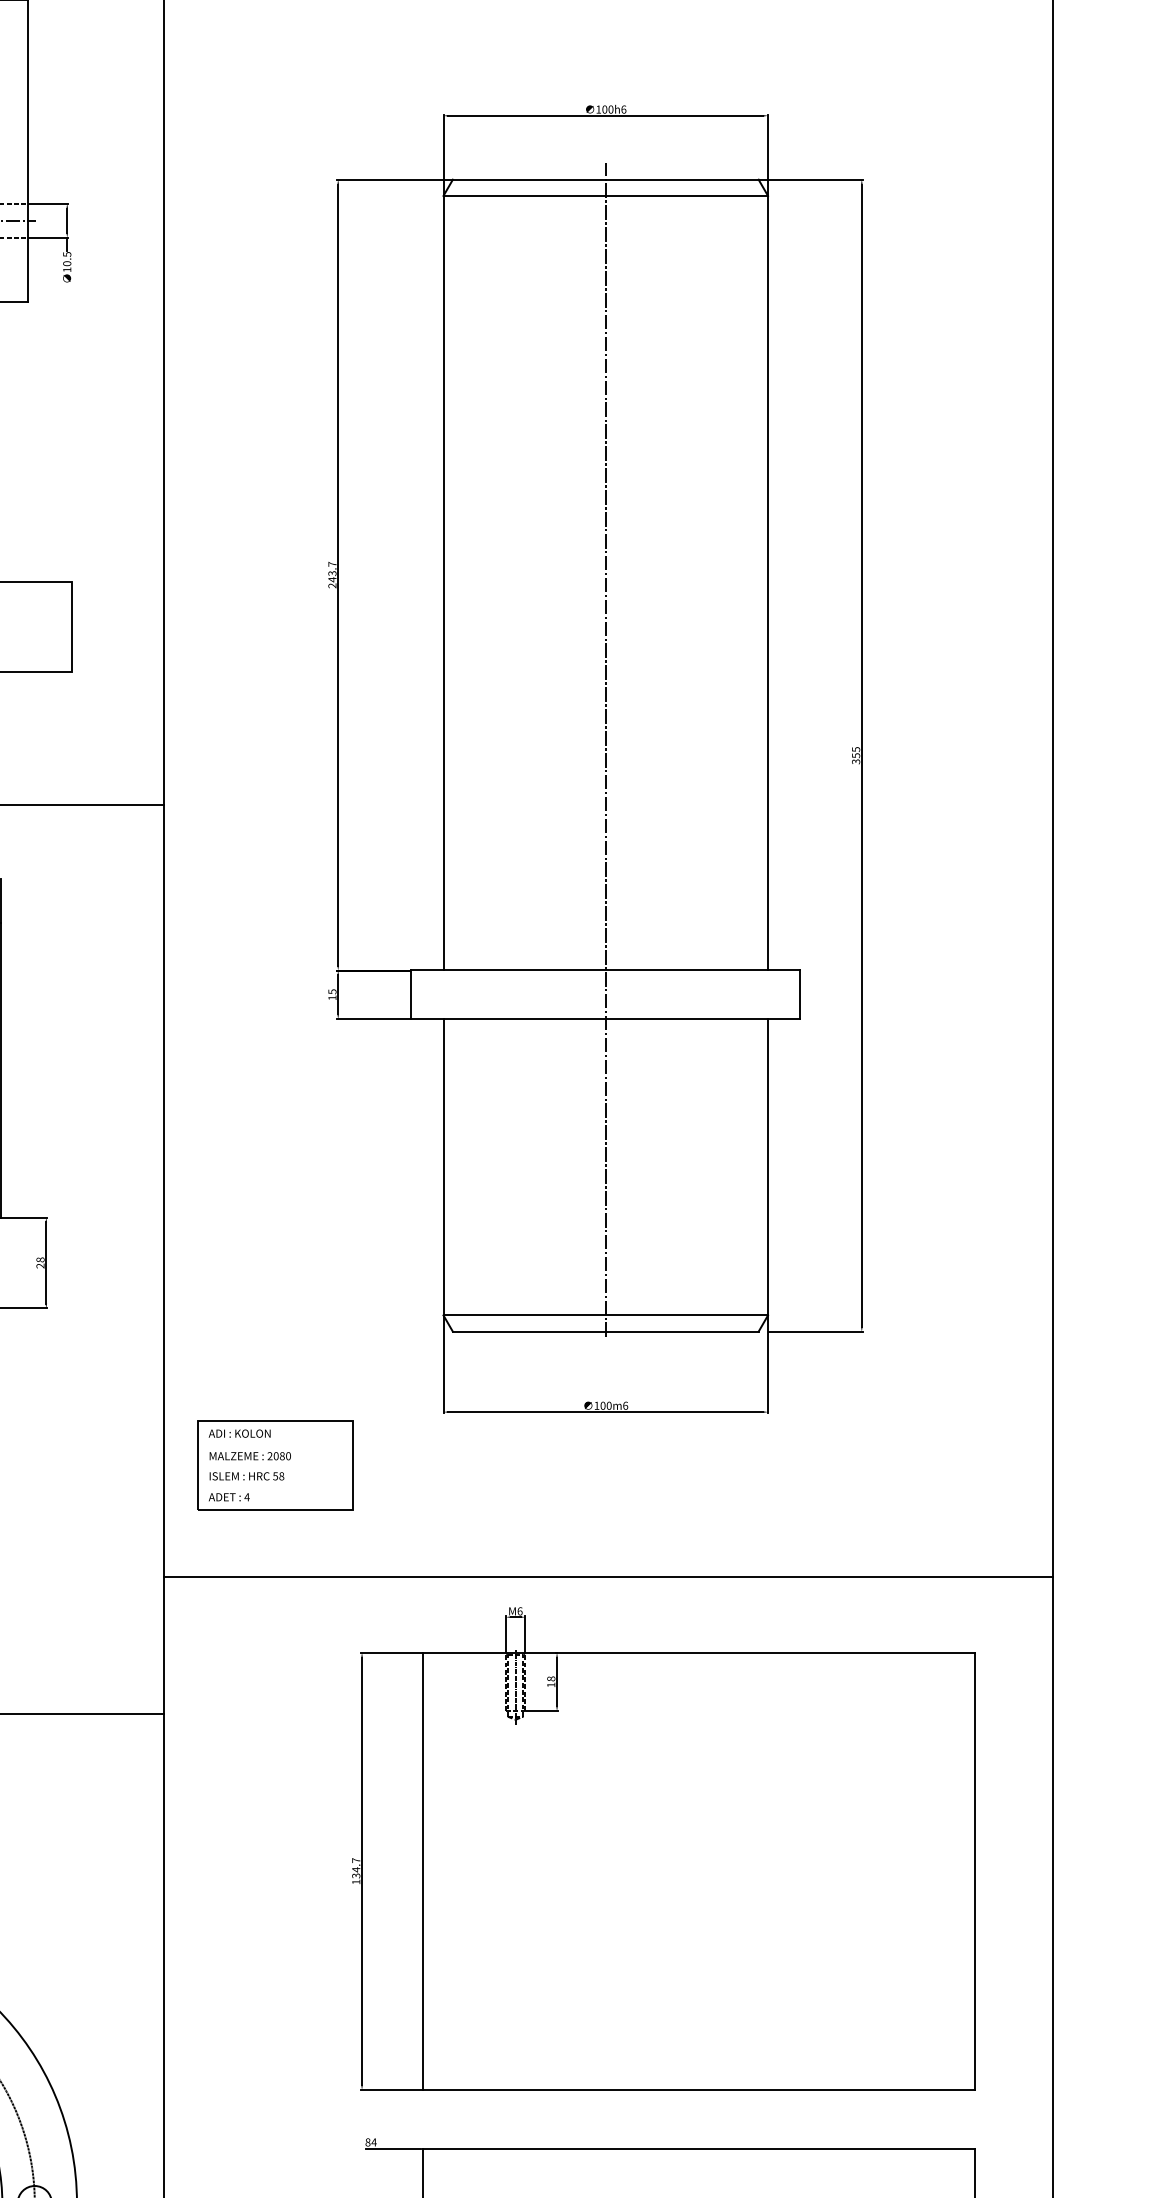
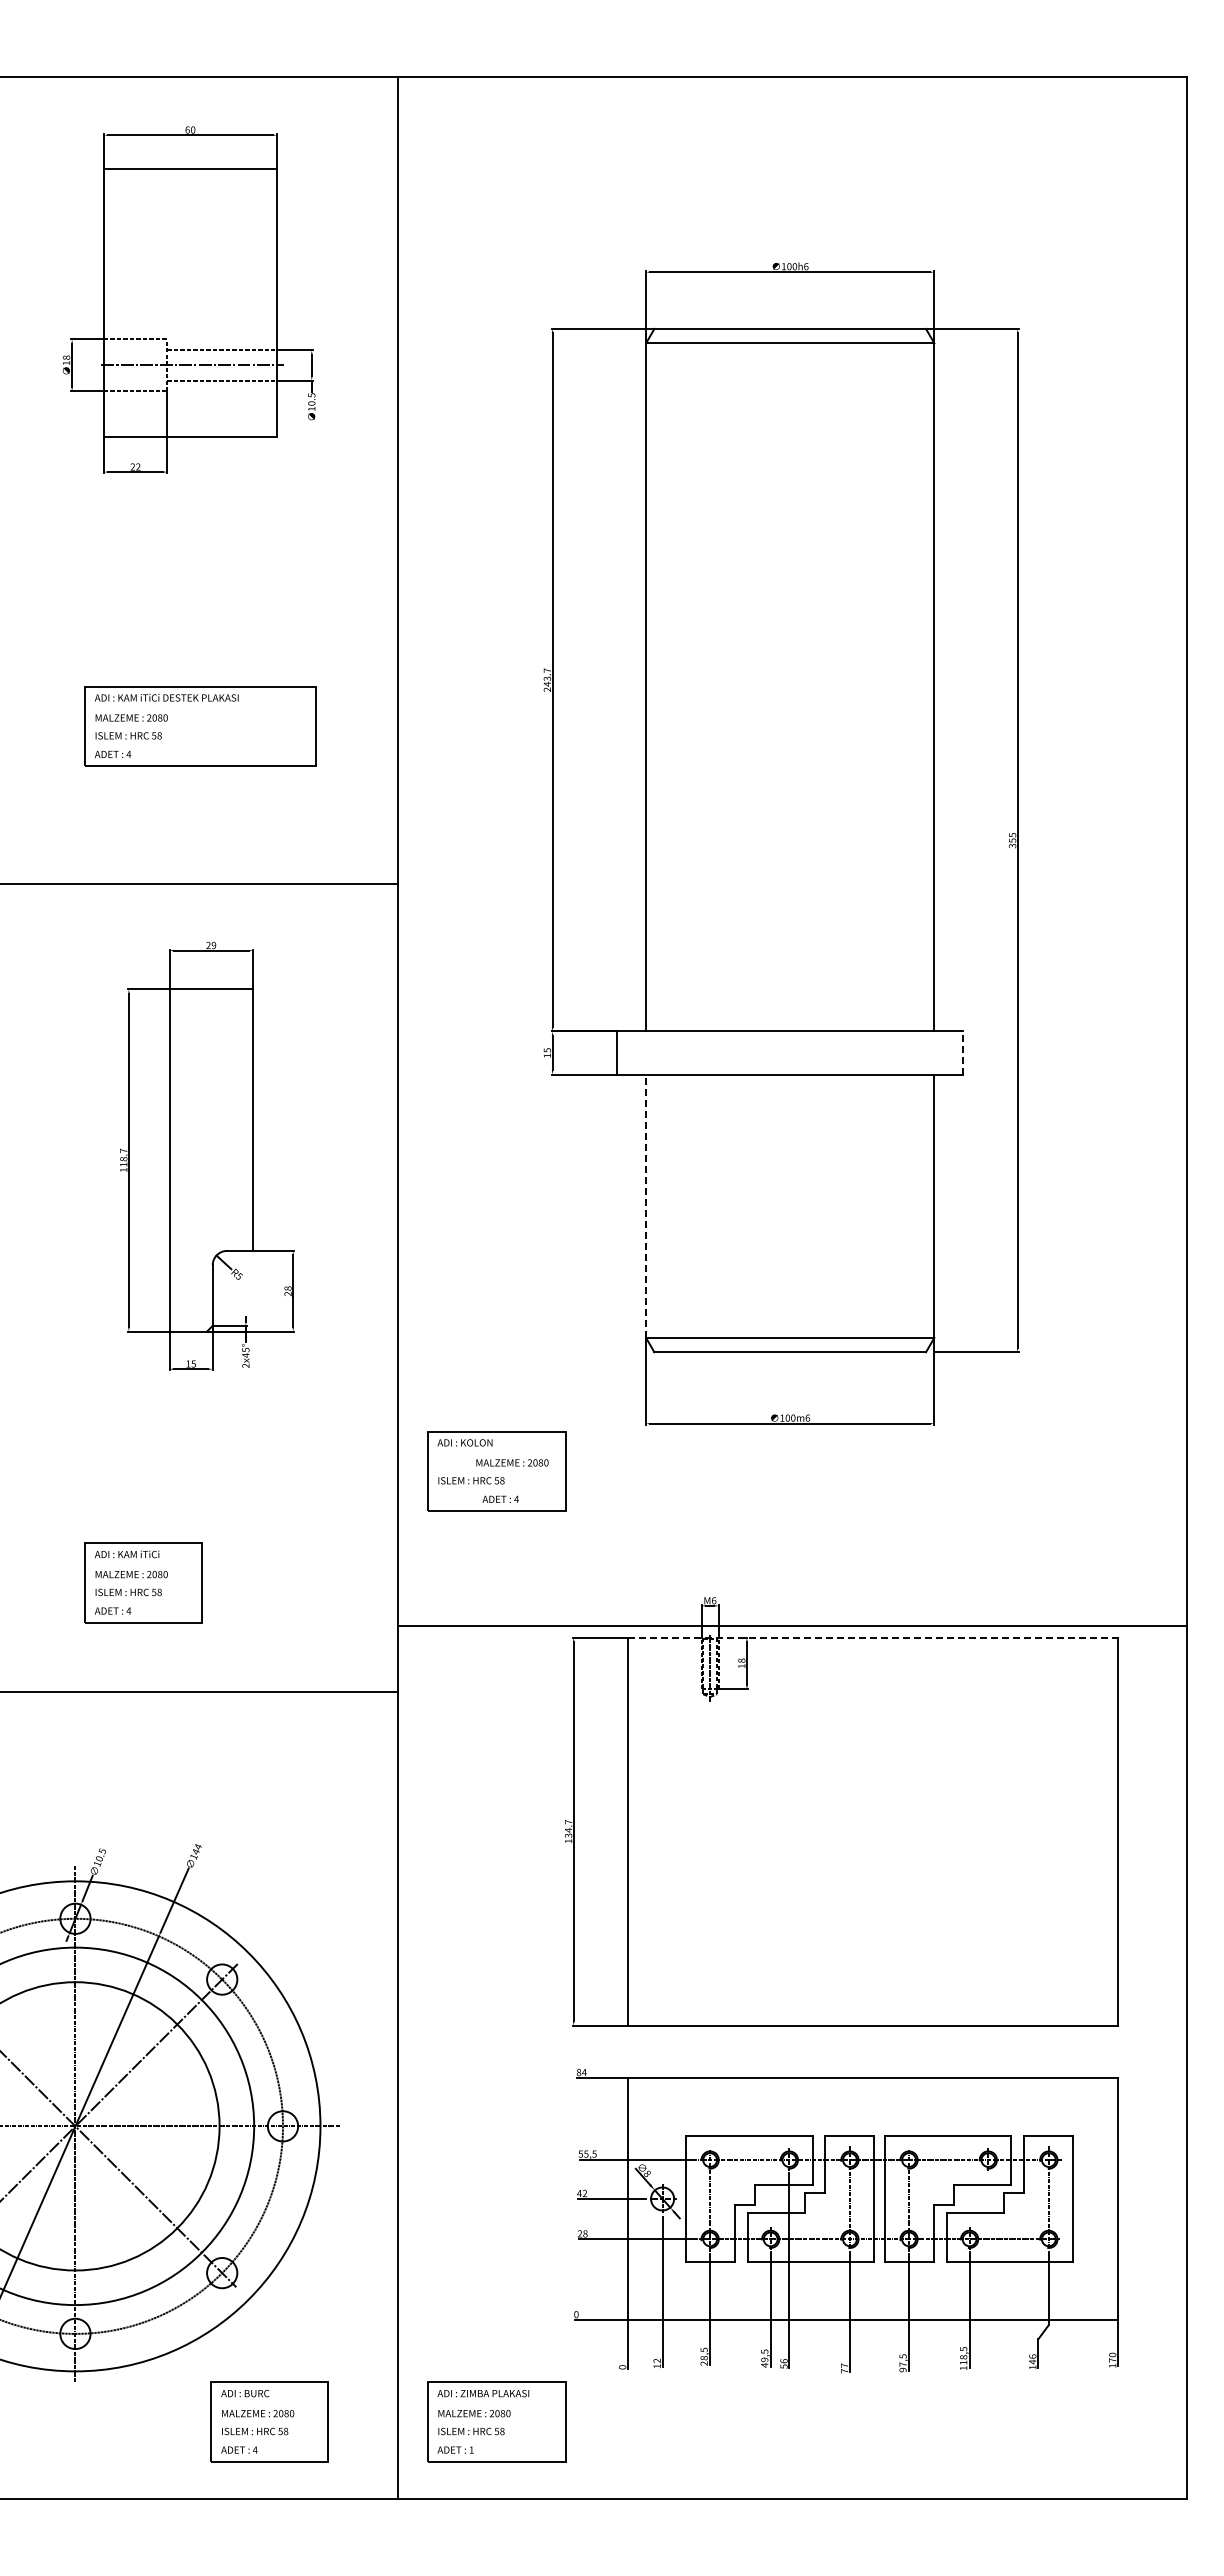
line: (606, 749) -> (790, 835), removed
line: (800, 995) -> (963, 1053), solid -> dashed
line: (443, 1167) -> (646, 1206), solid -> dashed
text: (250, 1455) -> (512, 1462), moved
text: (228, 1496) -> (500, 1498), moved
line: (608, 1576) -> (792, 1625), moved
line: (699, 1652) -> (873, 1637), solid -> dashed

